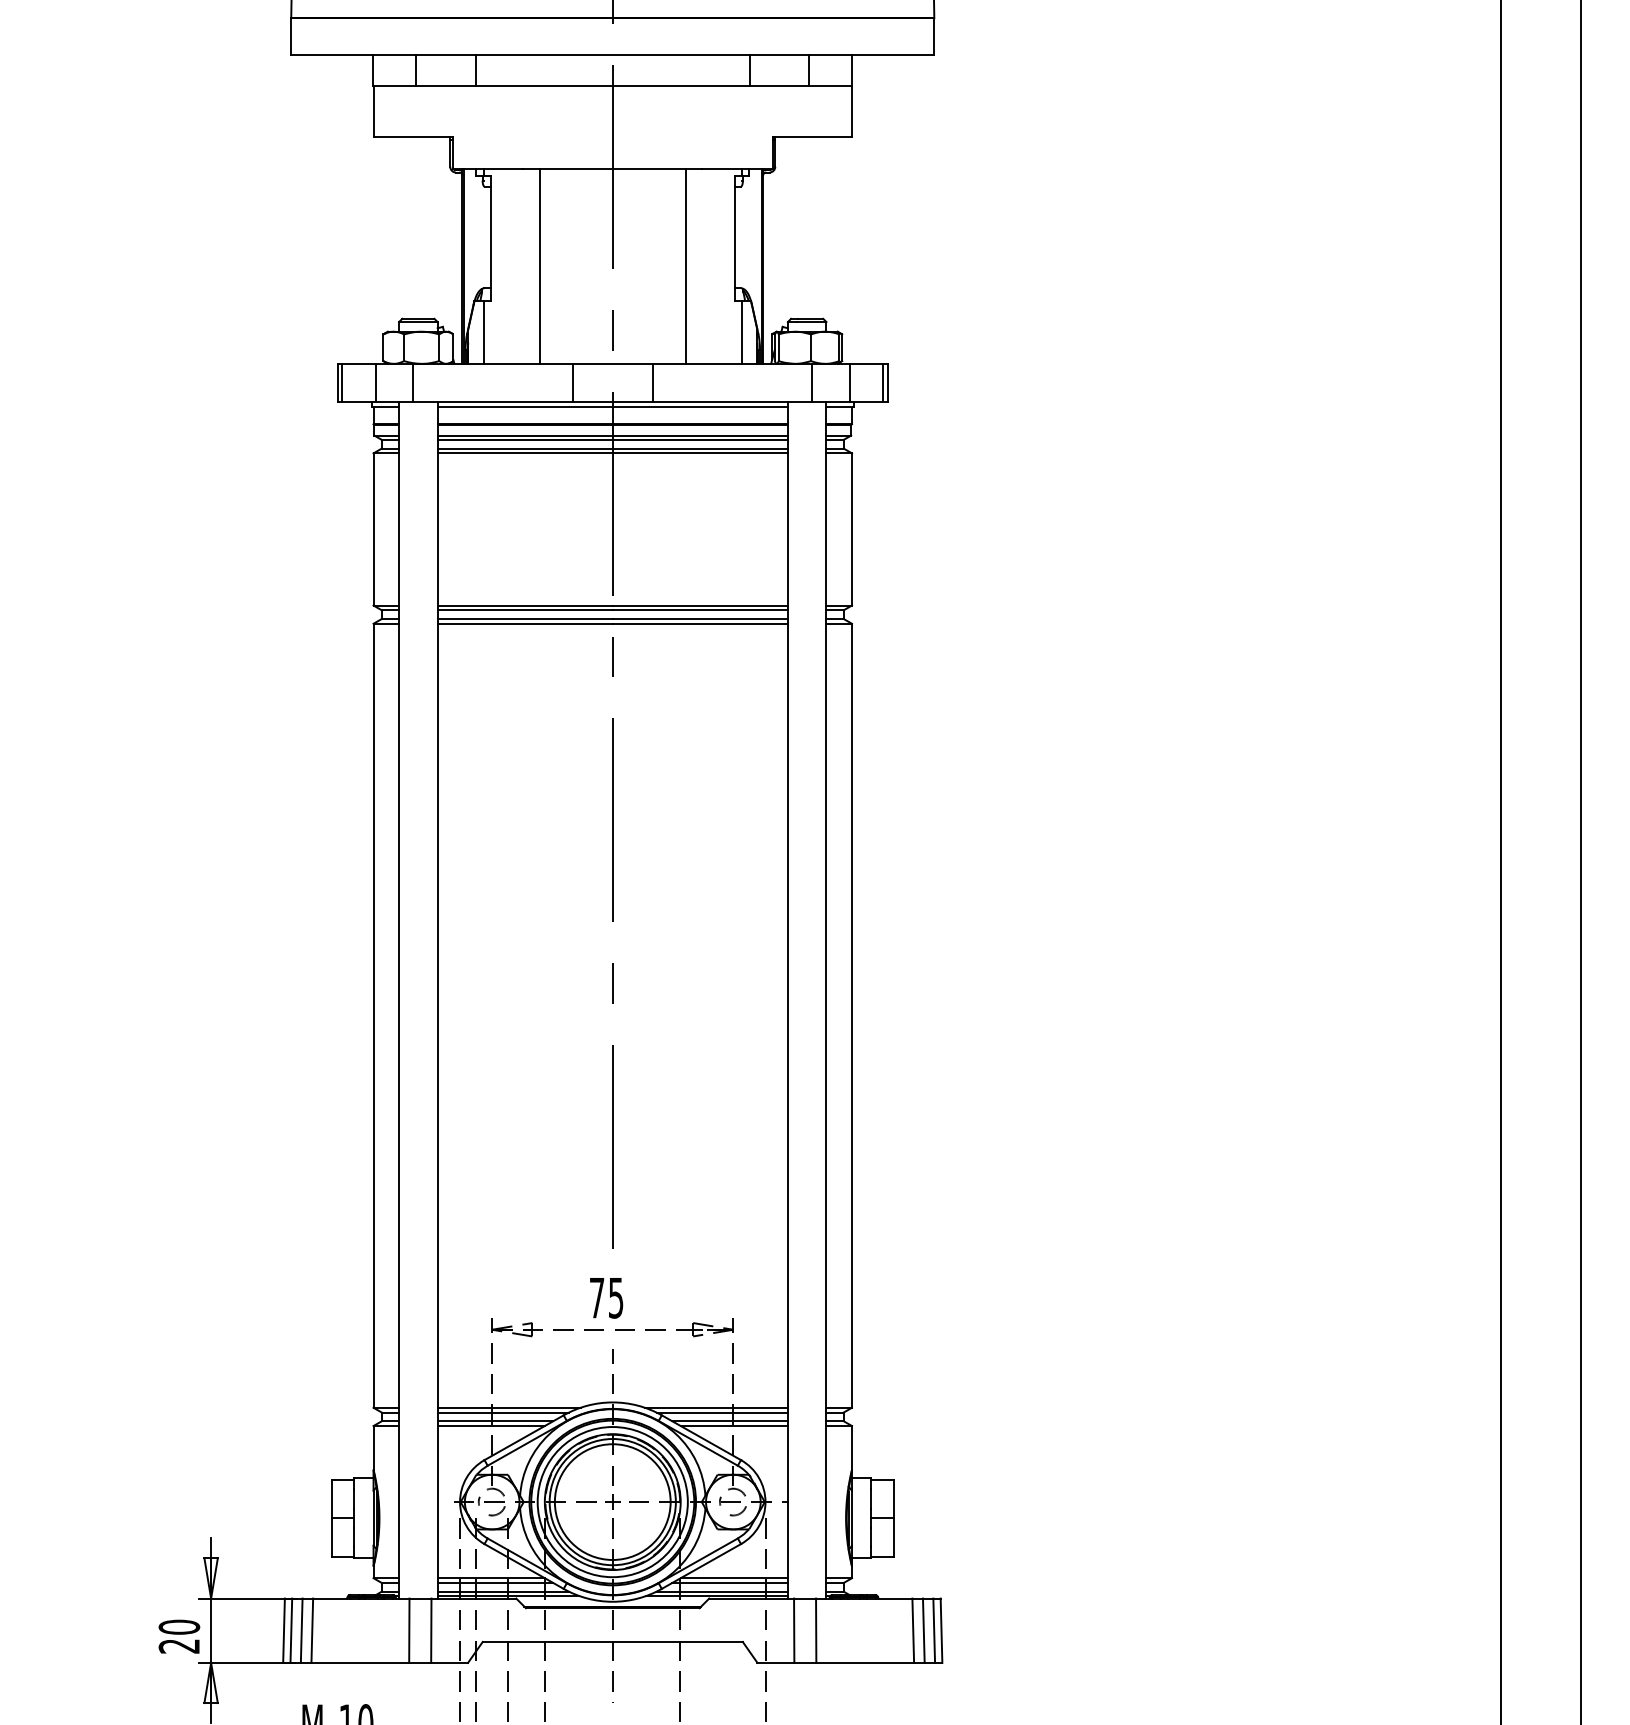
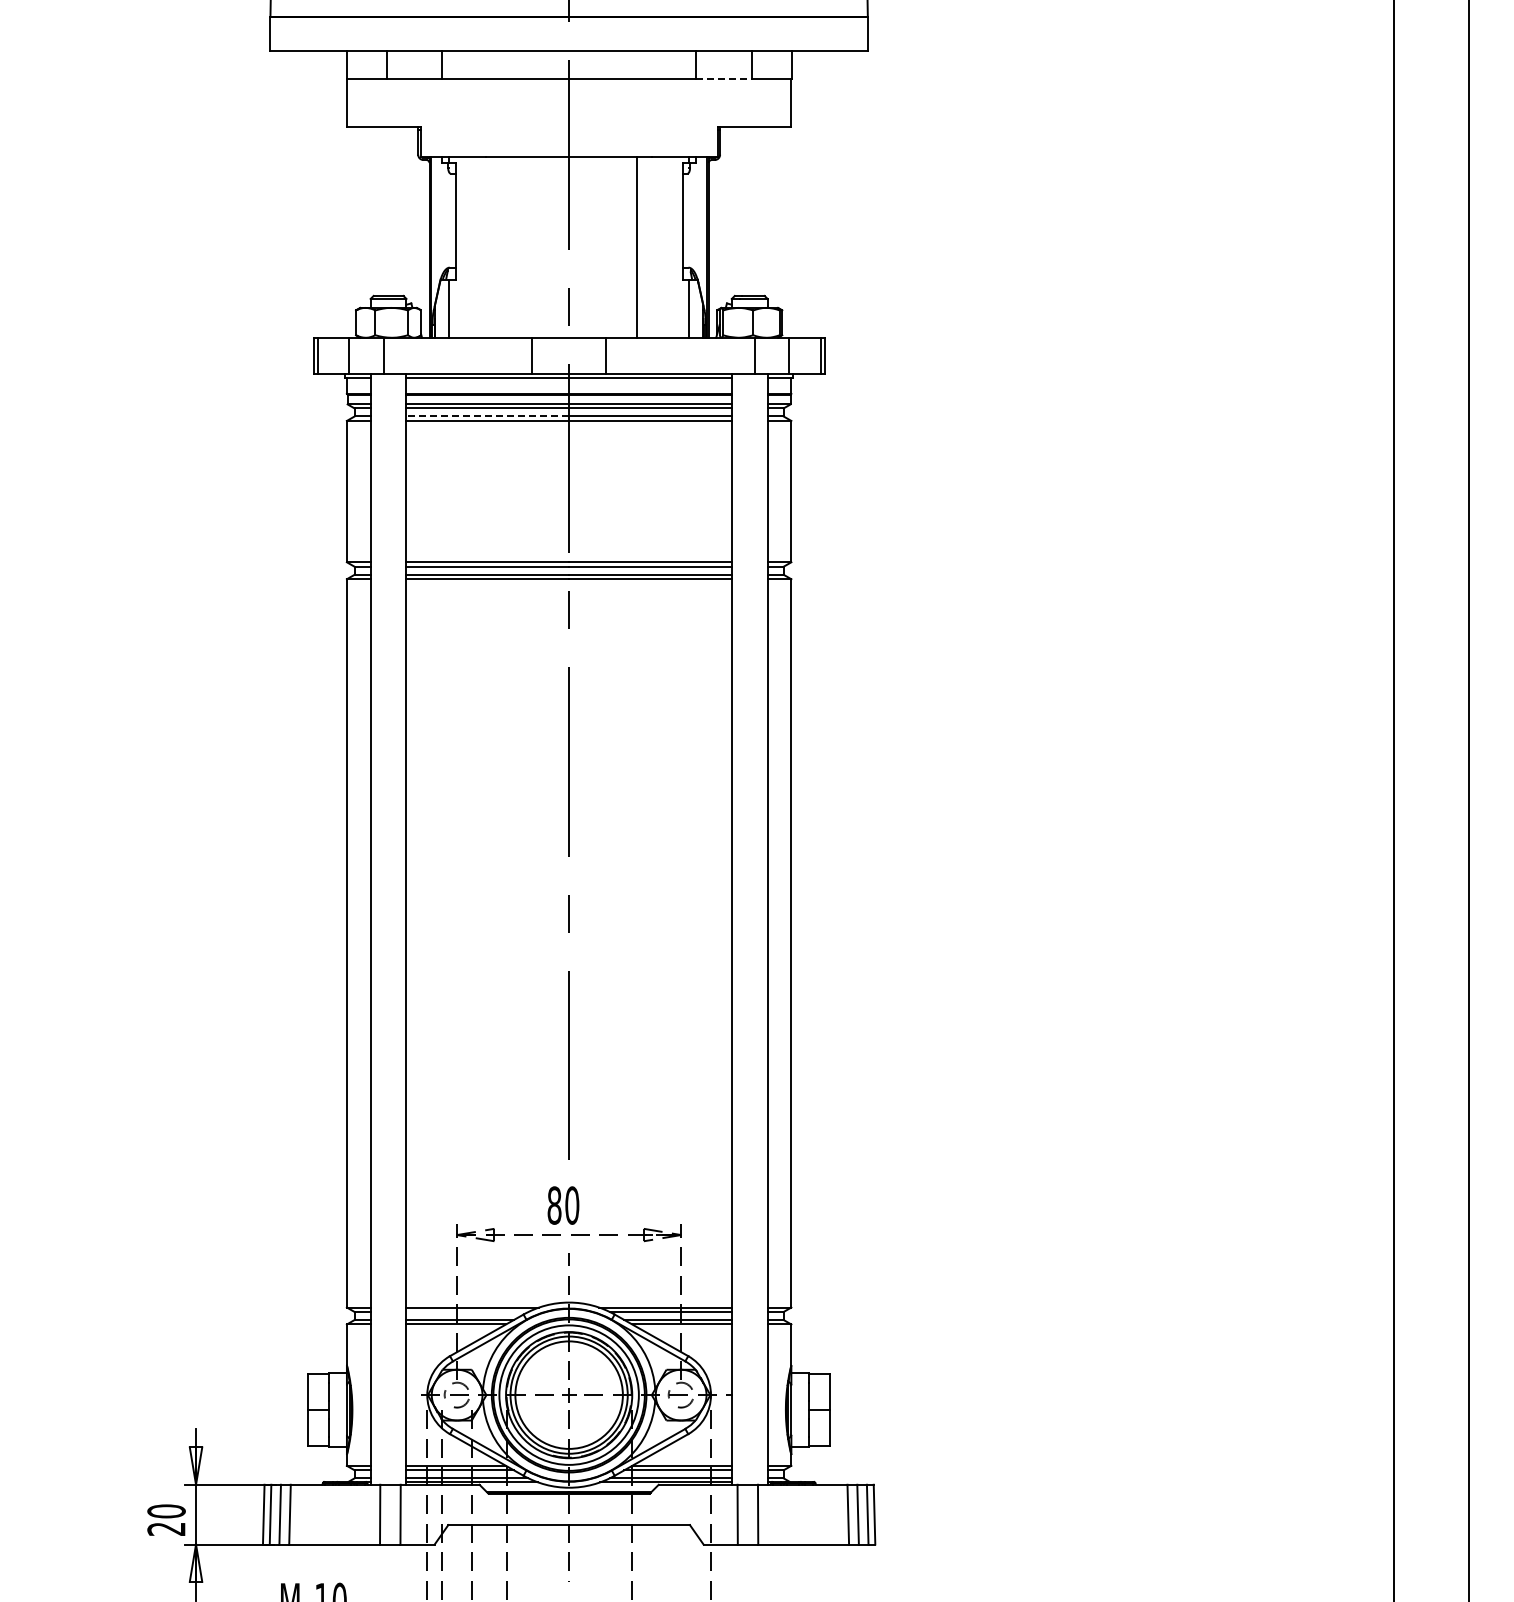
line: (778, 85) -> (723, 79), solid -> dashed
line: (539, 266) -> (501, 247), removed
line: (524, 448) -> (487, 416), solid -> dashed
text: (606, 1297) -> (563, 1205), 75 -> 80
line: (503, 1413) -> (467, 1312), removed

